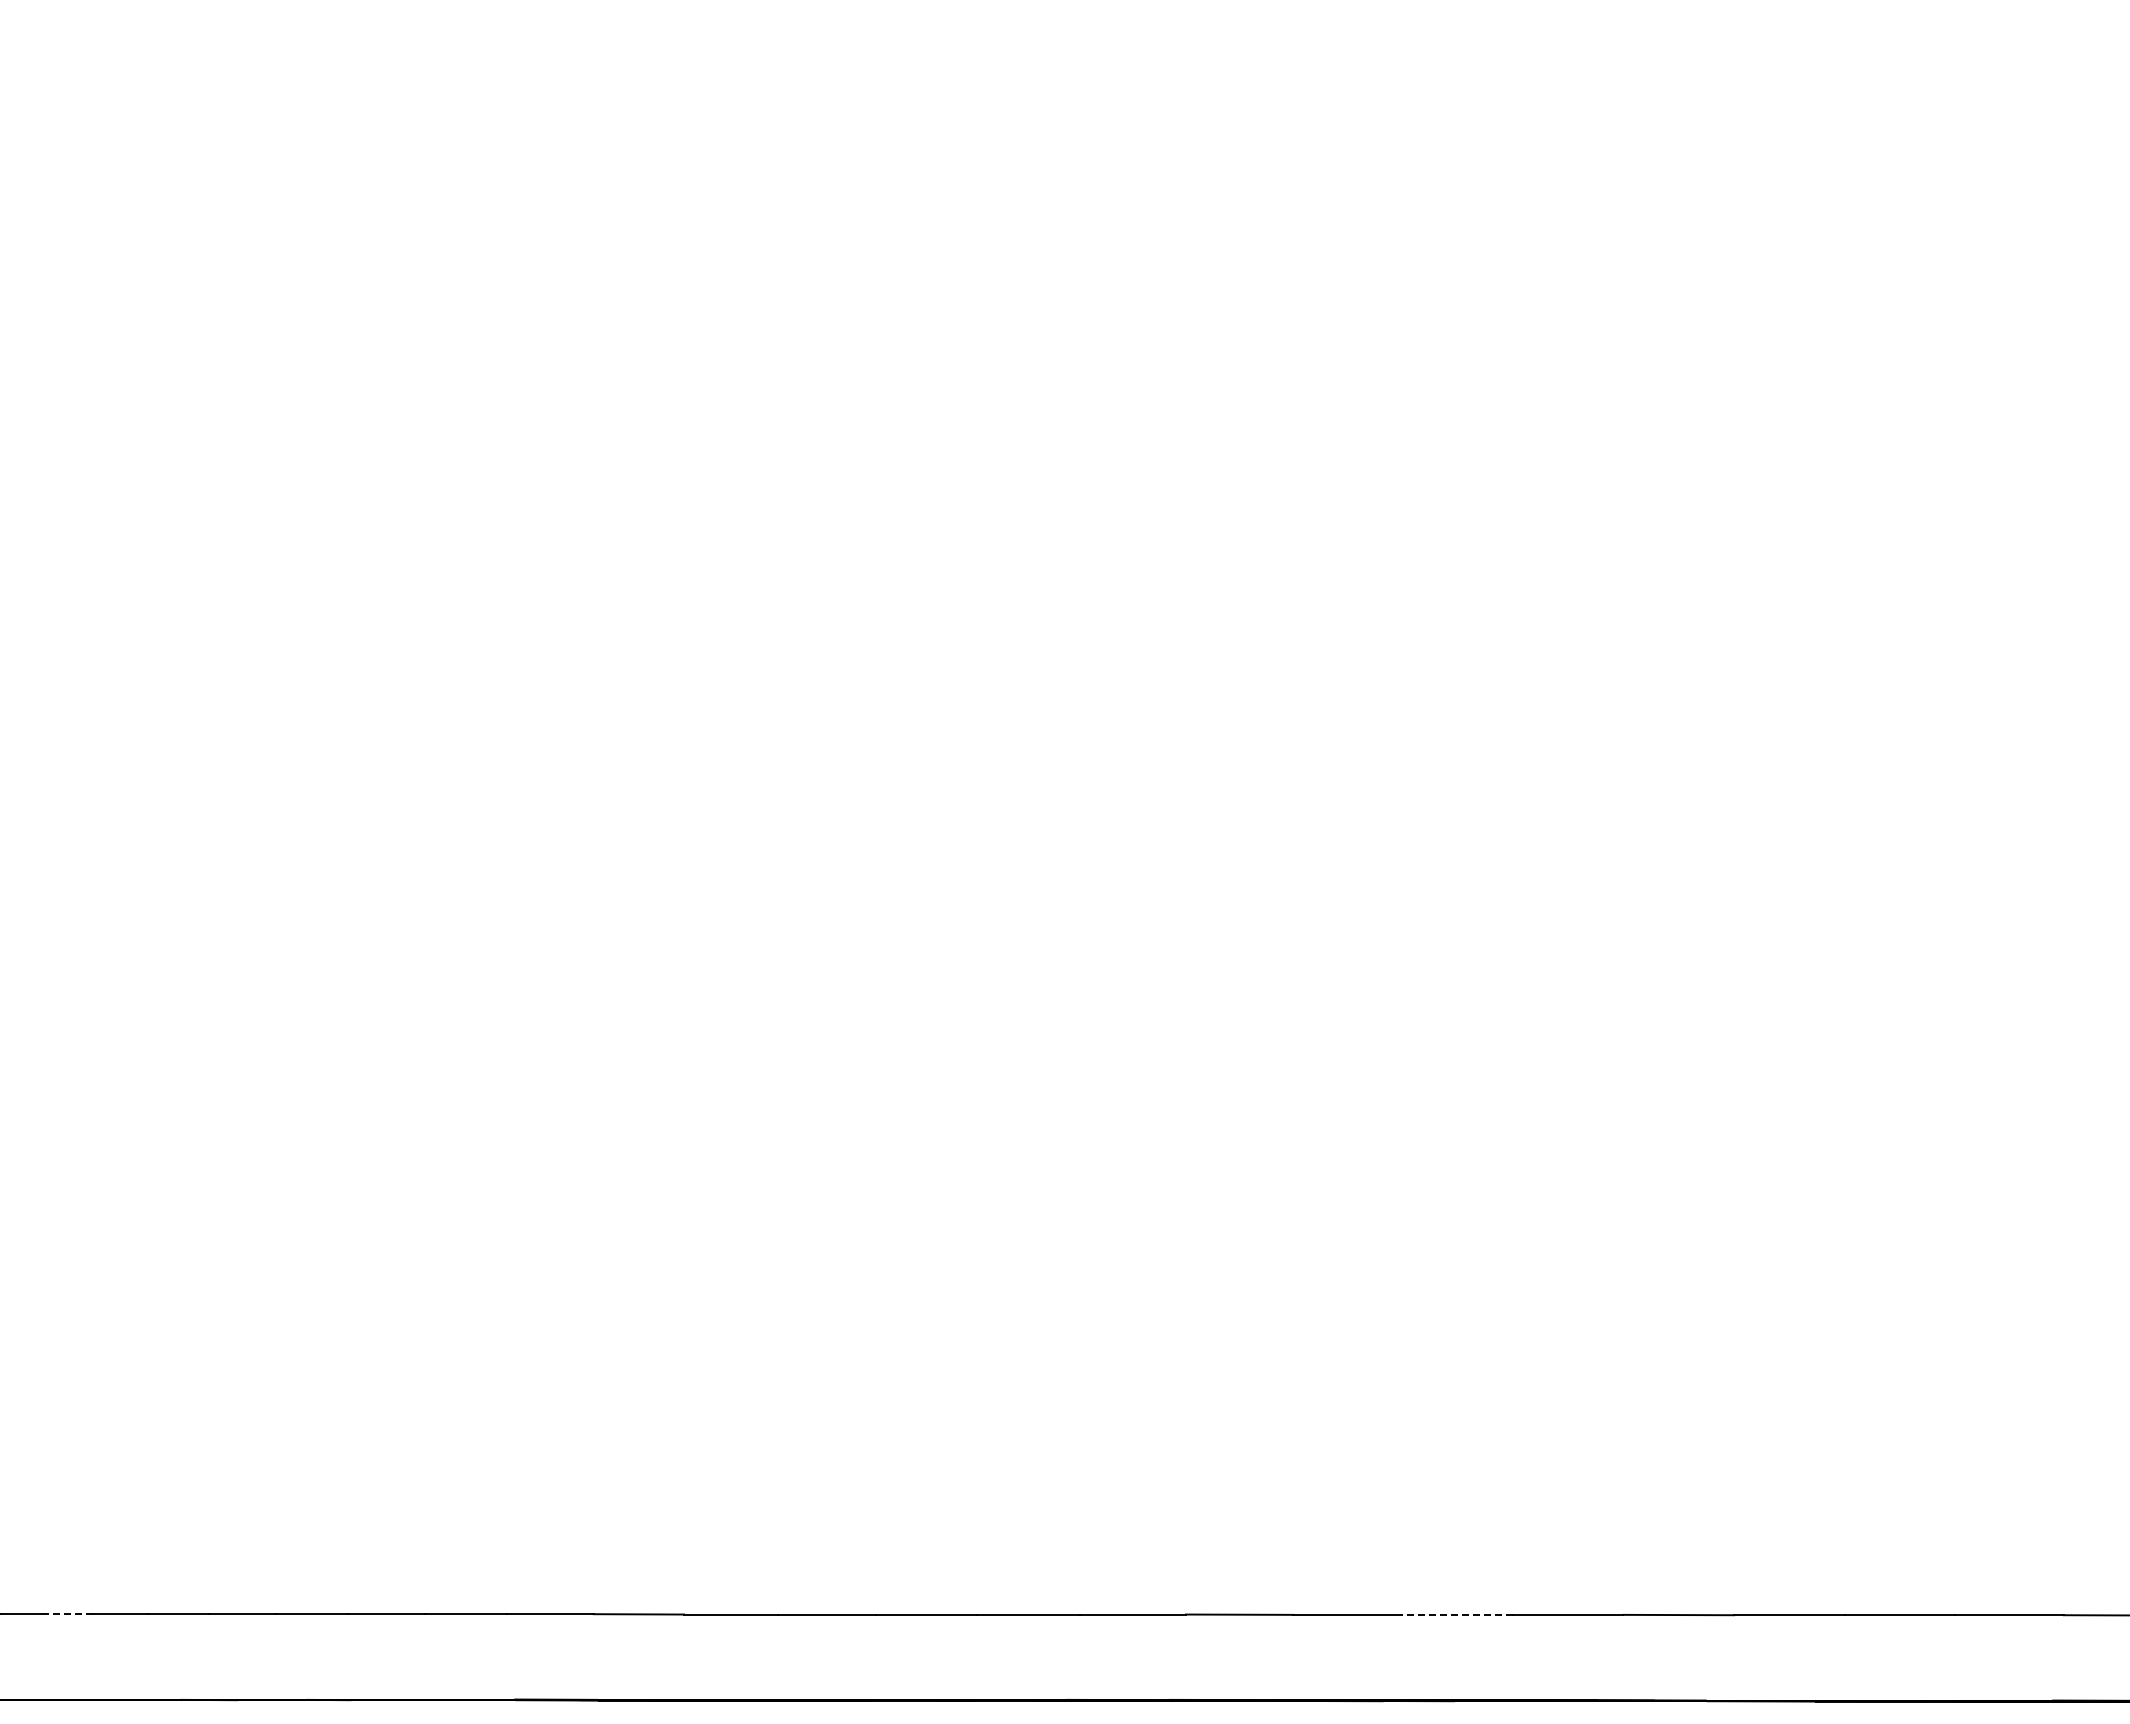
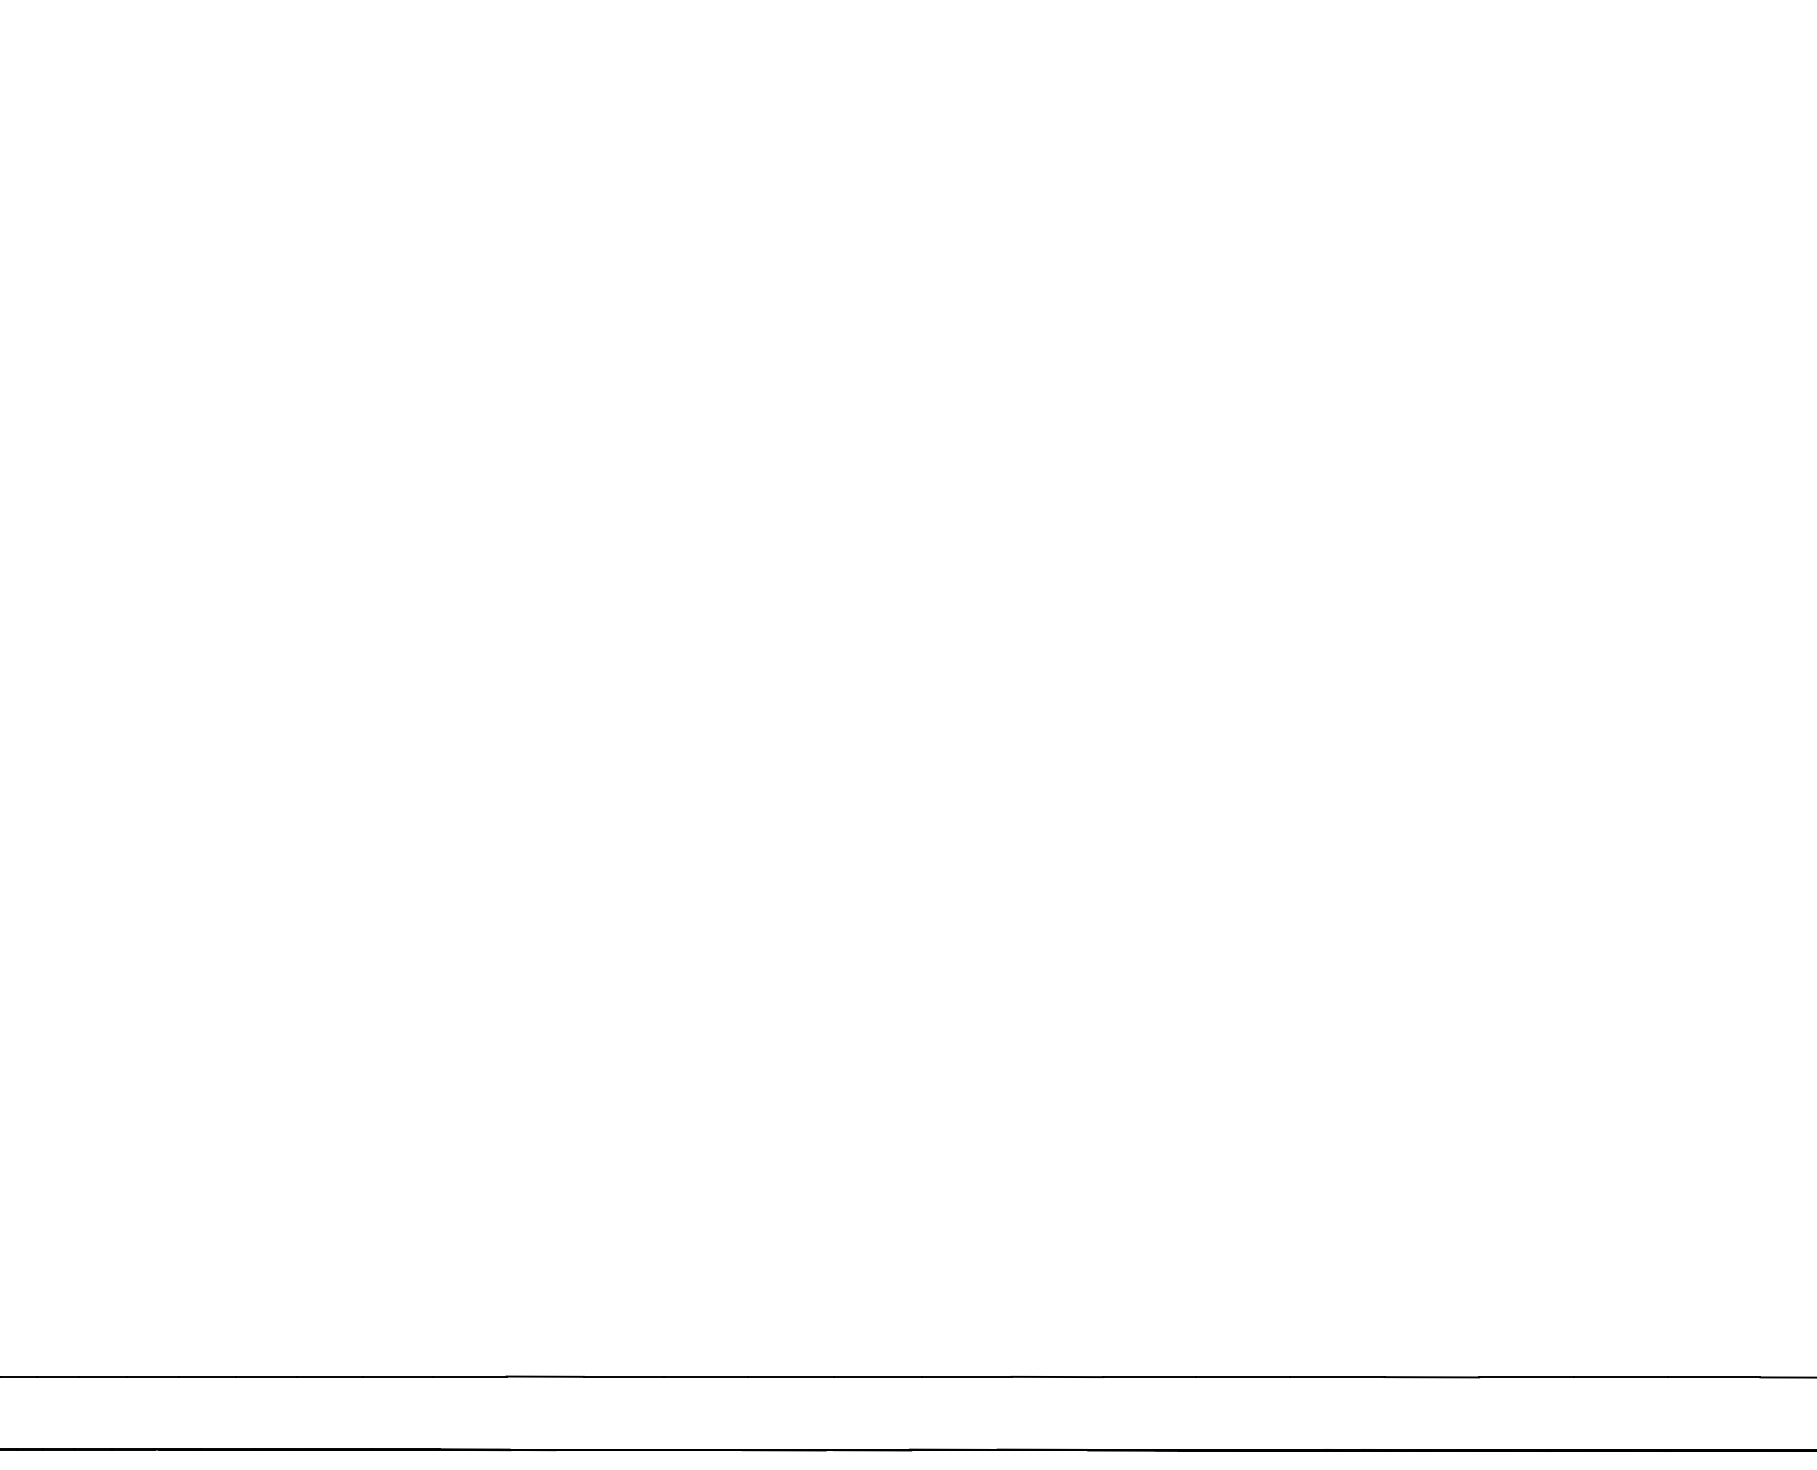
line: (68, 1614) -> (58, 1376), dashed -> solid
line: (1456, 1614) -> (1242, 1376), dashed -> solid

